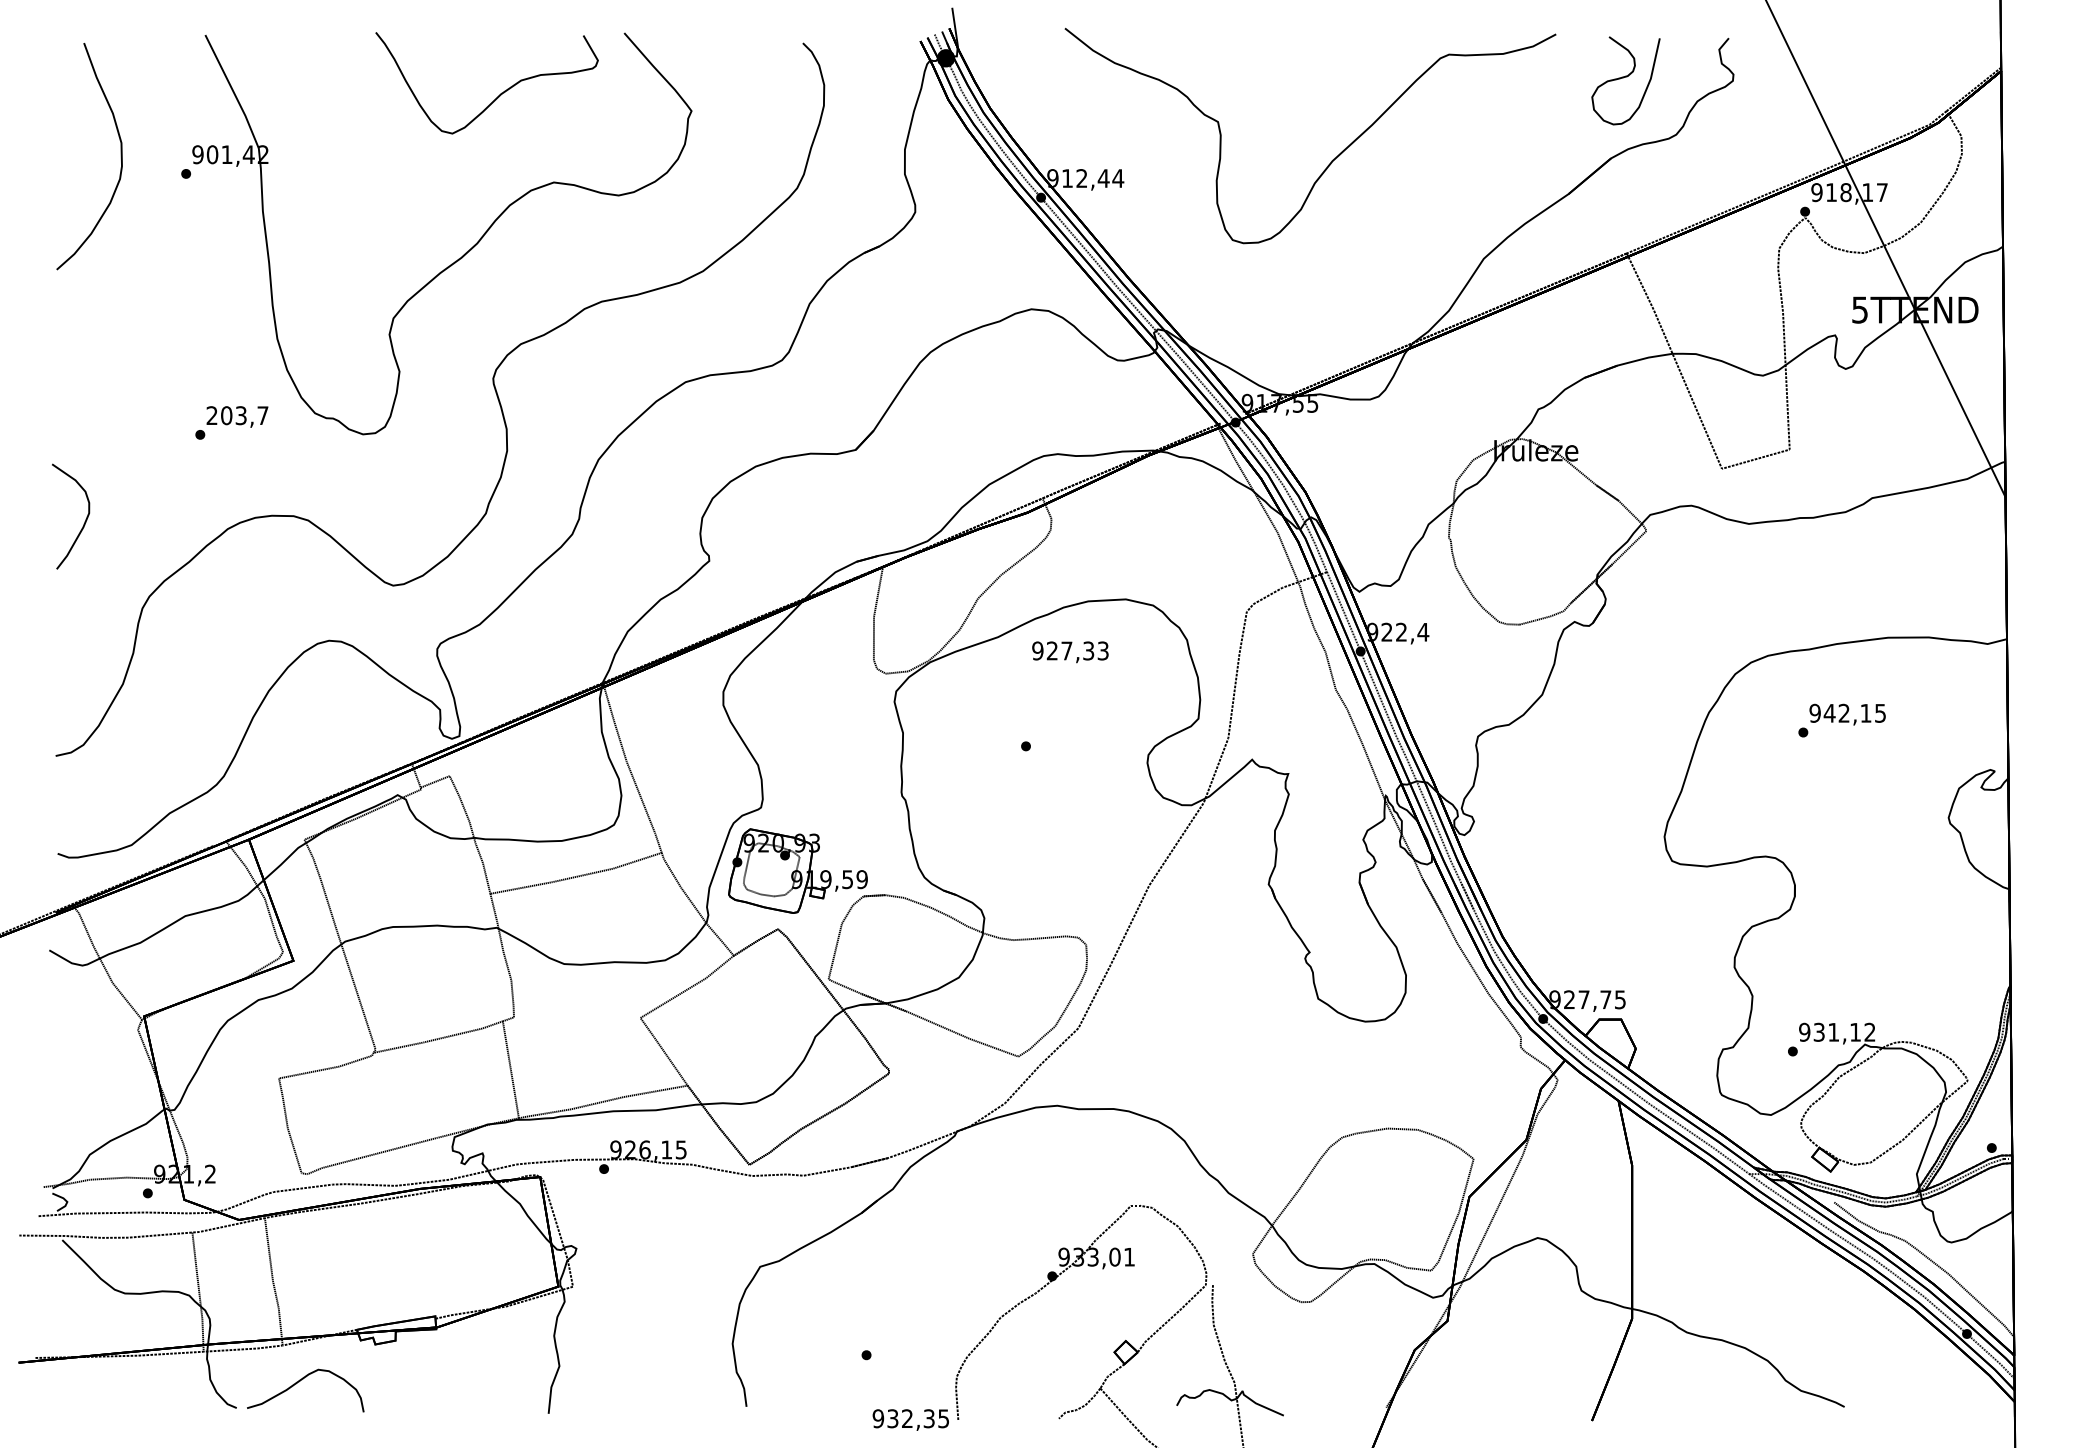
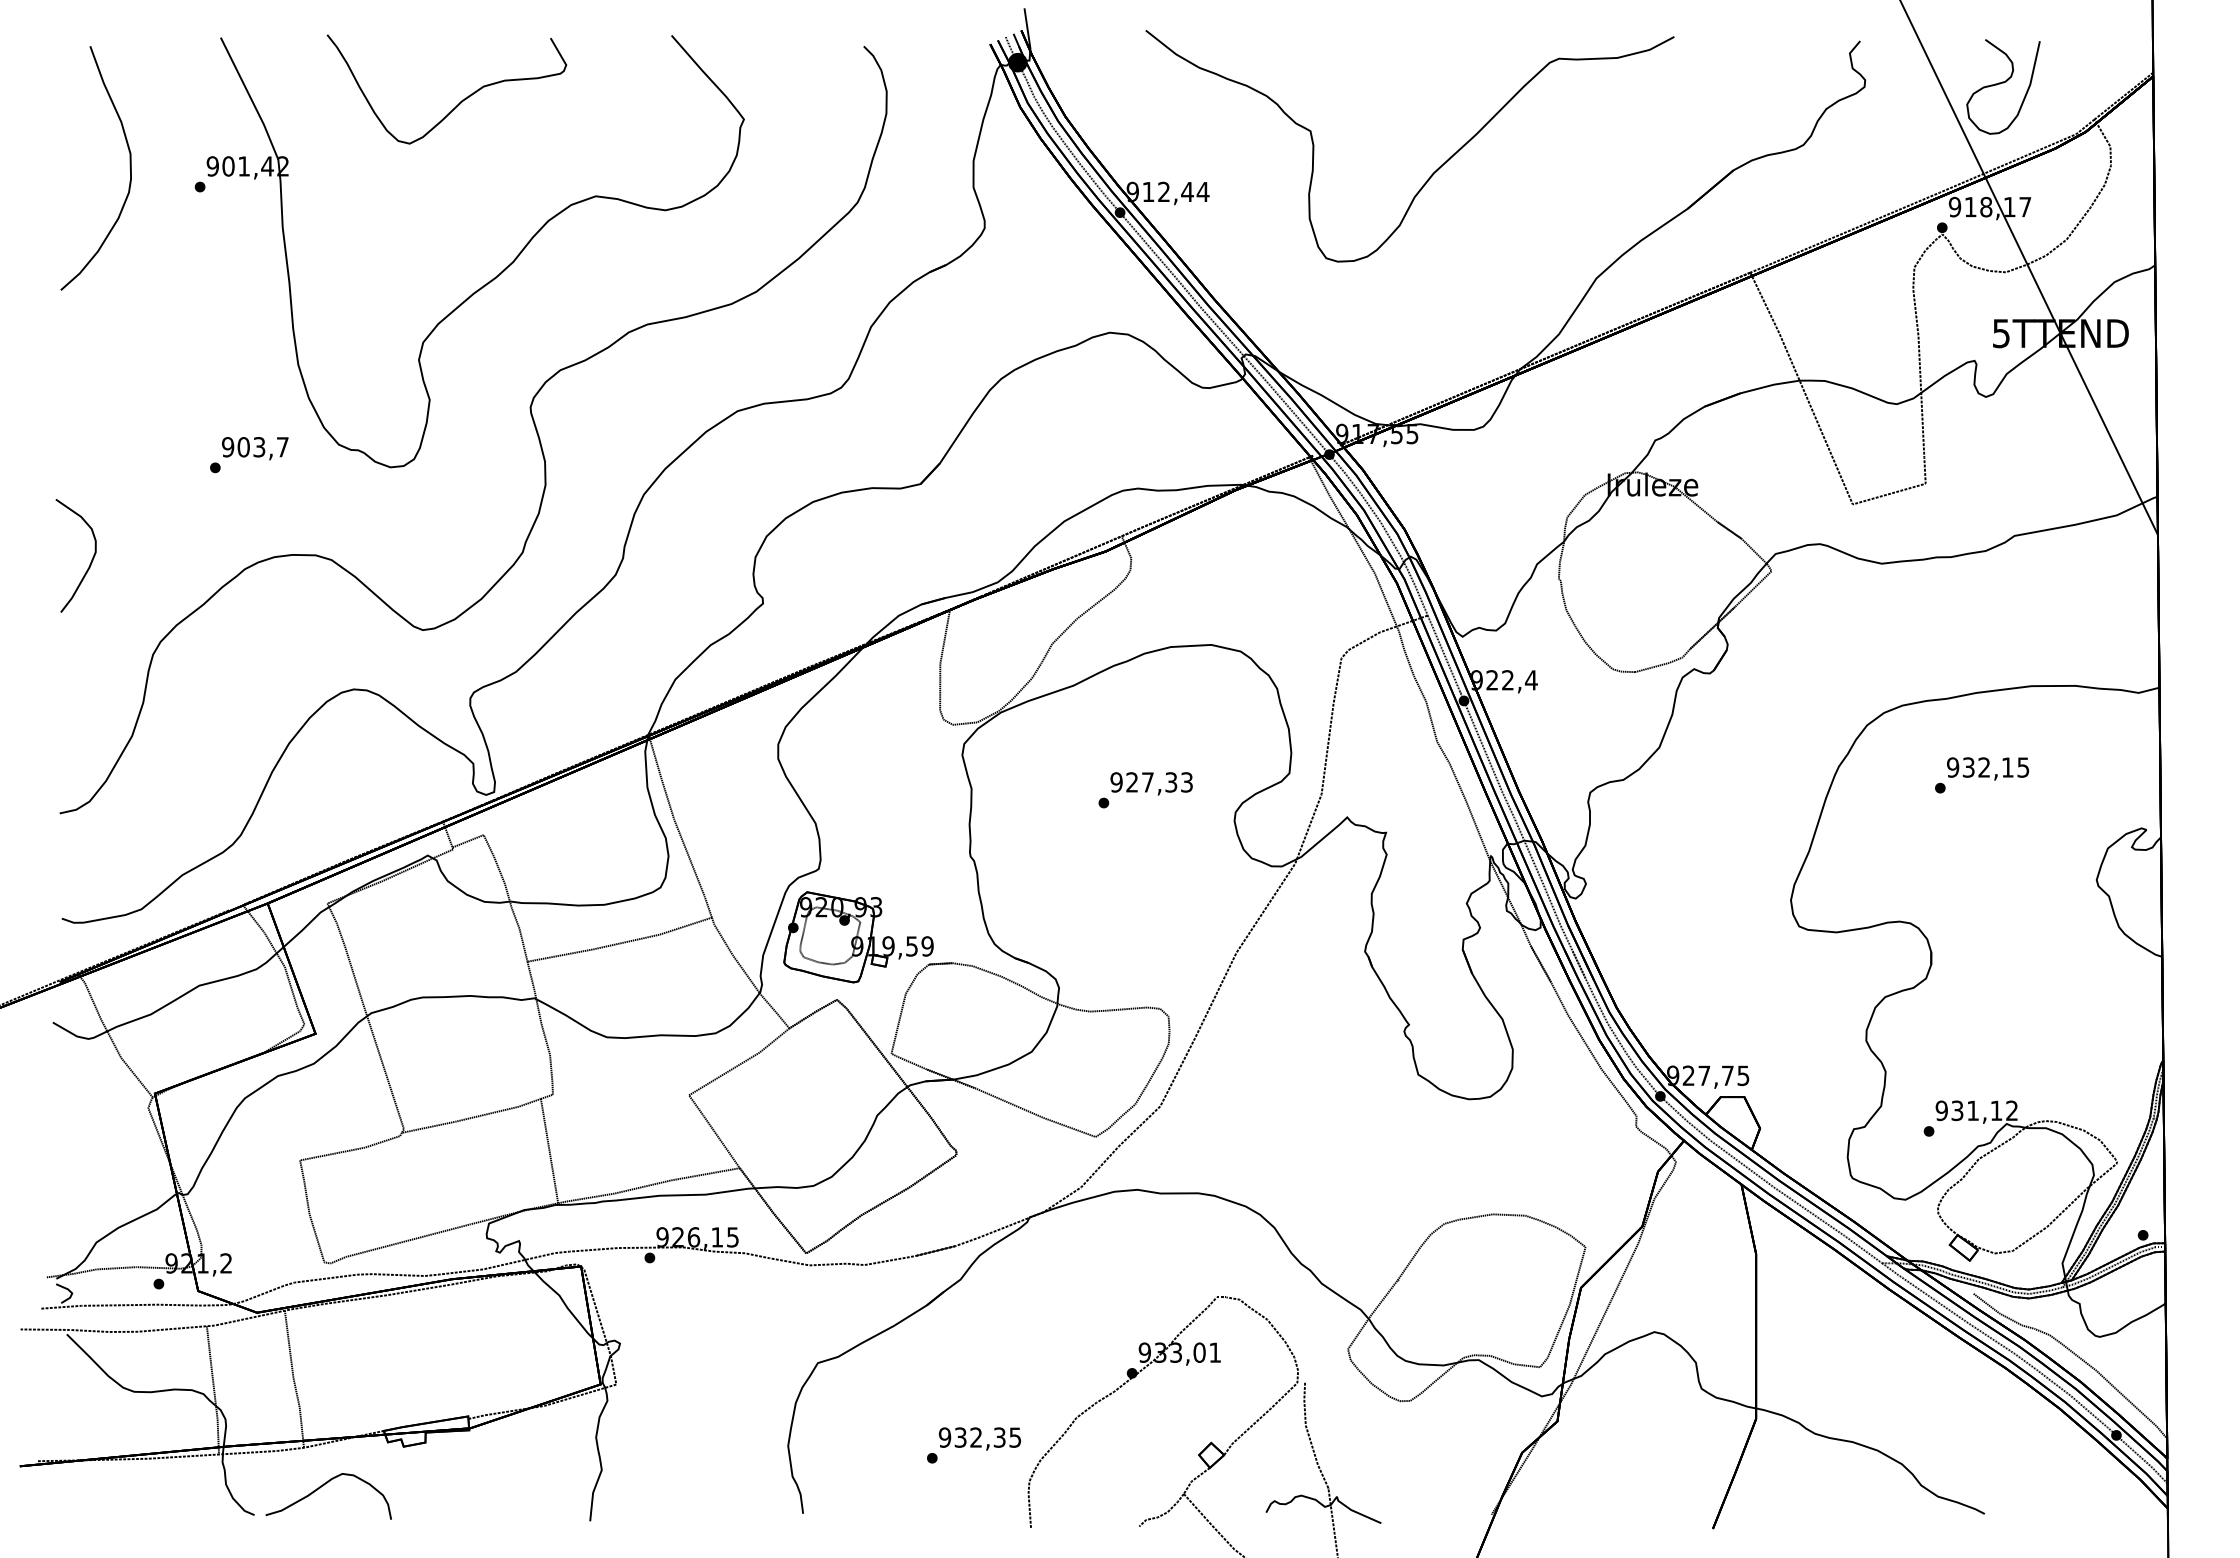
curve: (1625, 77) -> (2003, 83), moved
curve: (498, 95) -> (459, 102), moved
text: (212, 415) -> (228, 447), 203,7 -> 903,7
text: (1070, 651) -> (1151, 783), moved
text: (1829, 713) -> (1968, 767), 942,15 -> 932,15
text: (910, 1419) -> (979, 1438), moved

